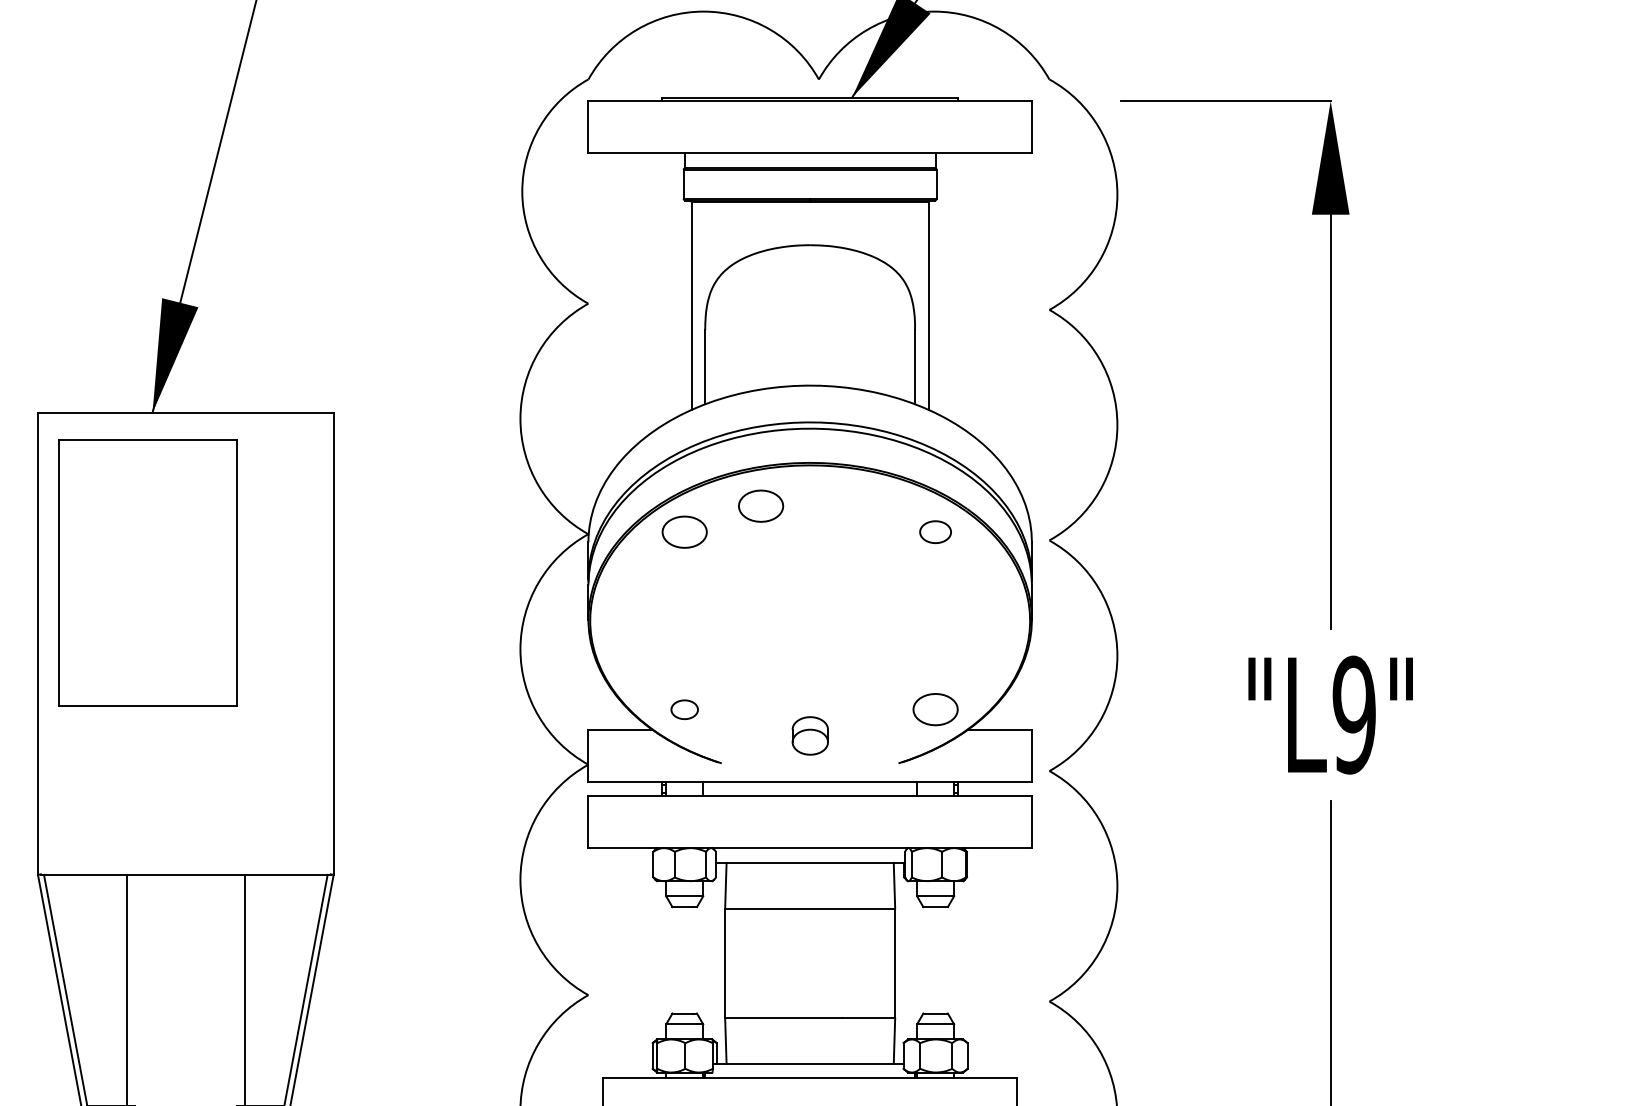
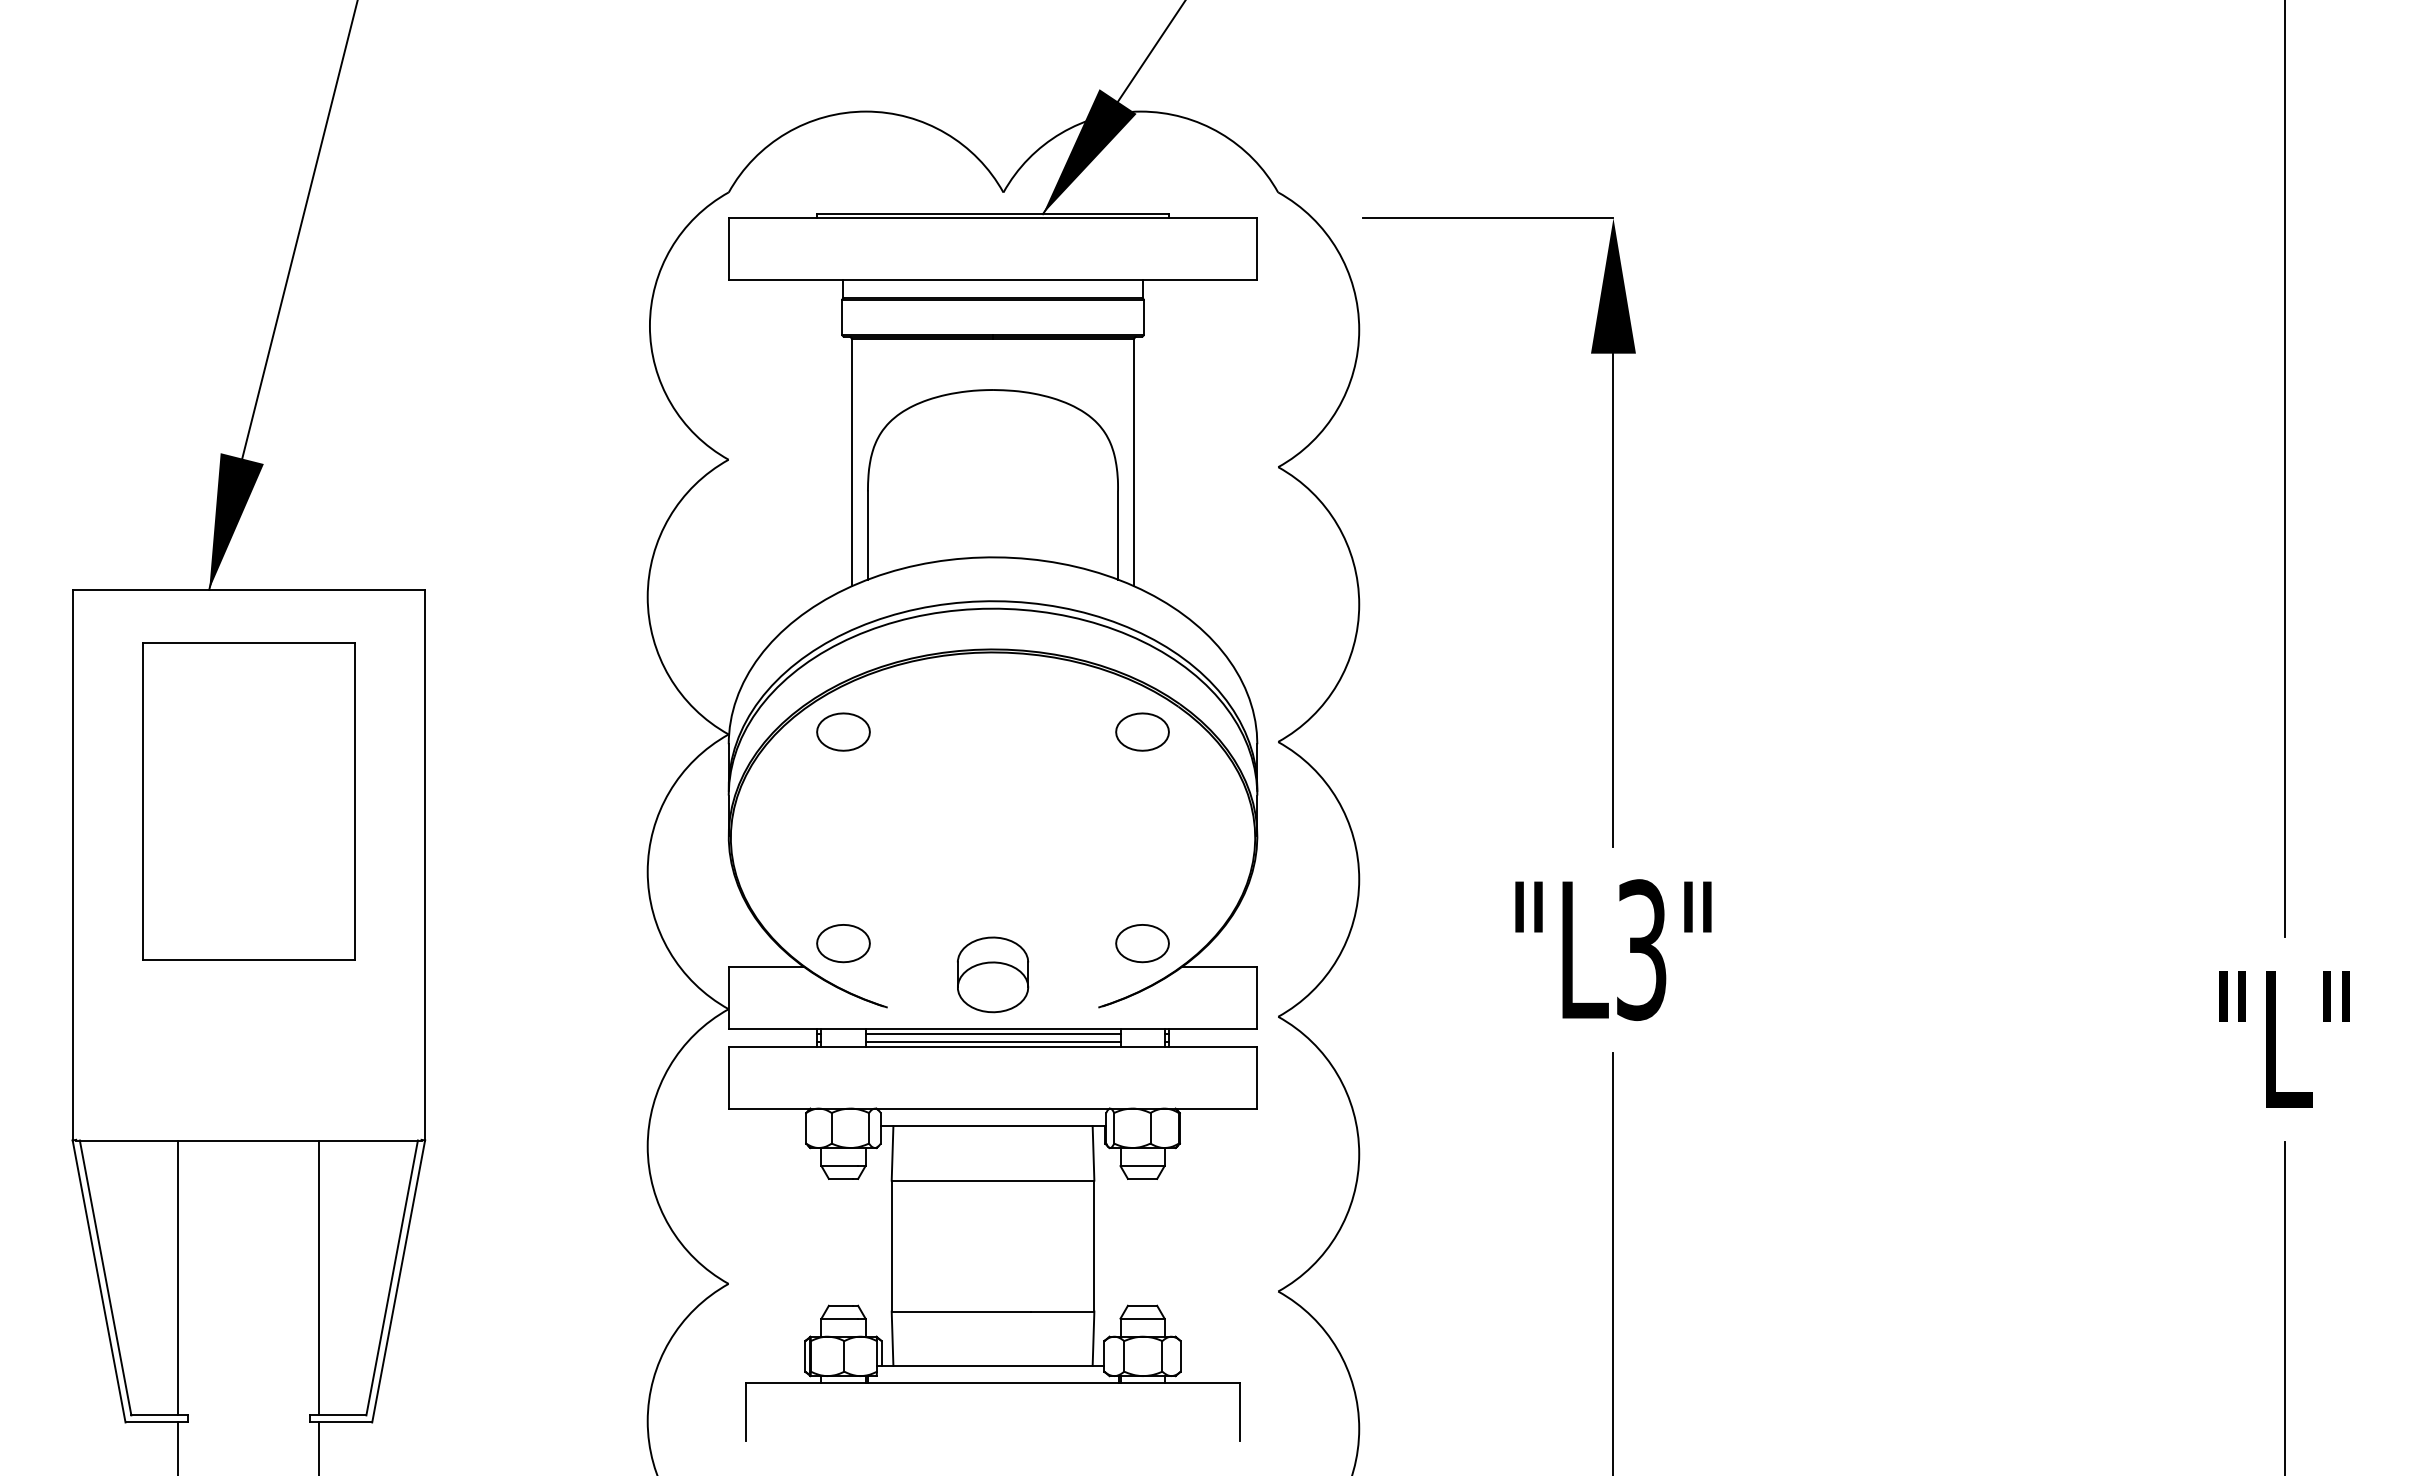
part: (761, 505) -> (934, 700), removed
part: (935, 531) -> (1142, 731), size x1.43
part: (147, 572) -> (248, 801), moved
part: (684, 709) -> (843, 943), size x1.67
text: (1354, 714) -> (1641, 949), "L9" -> "L3"
part: (810, 735) -> (993, 974), size x1.67
line: (809, 785) -> (992, 1033), added
line: (809, 792) -> (992, 1042), added

